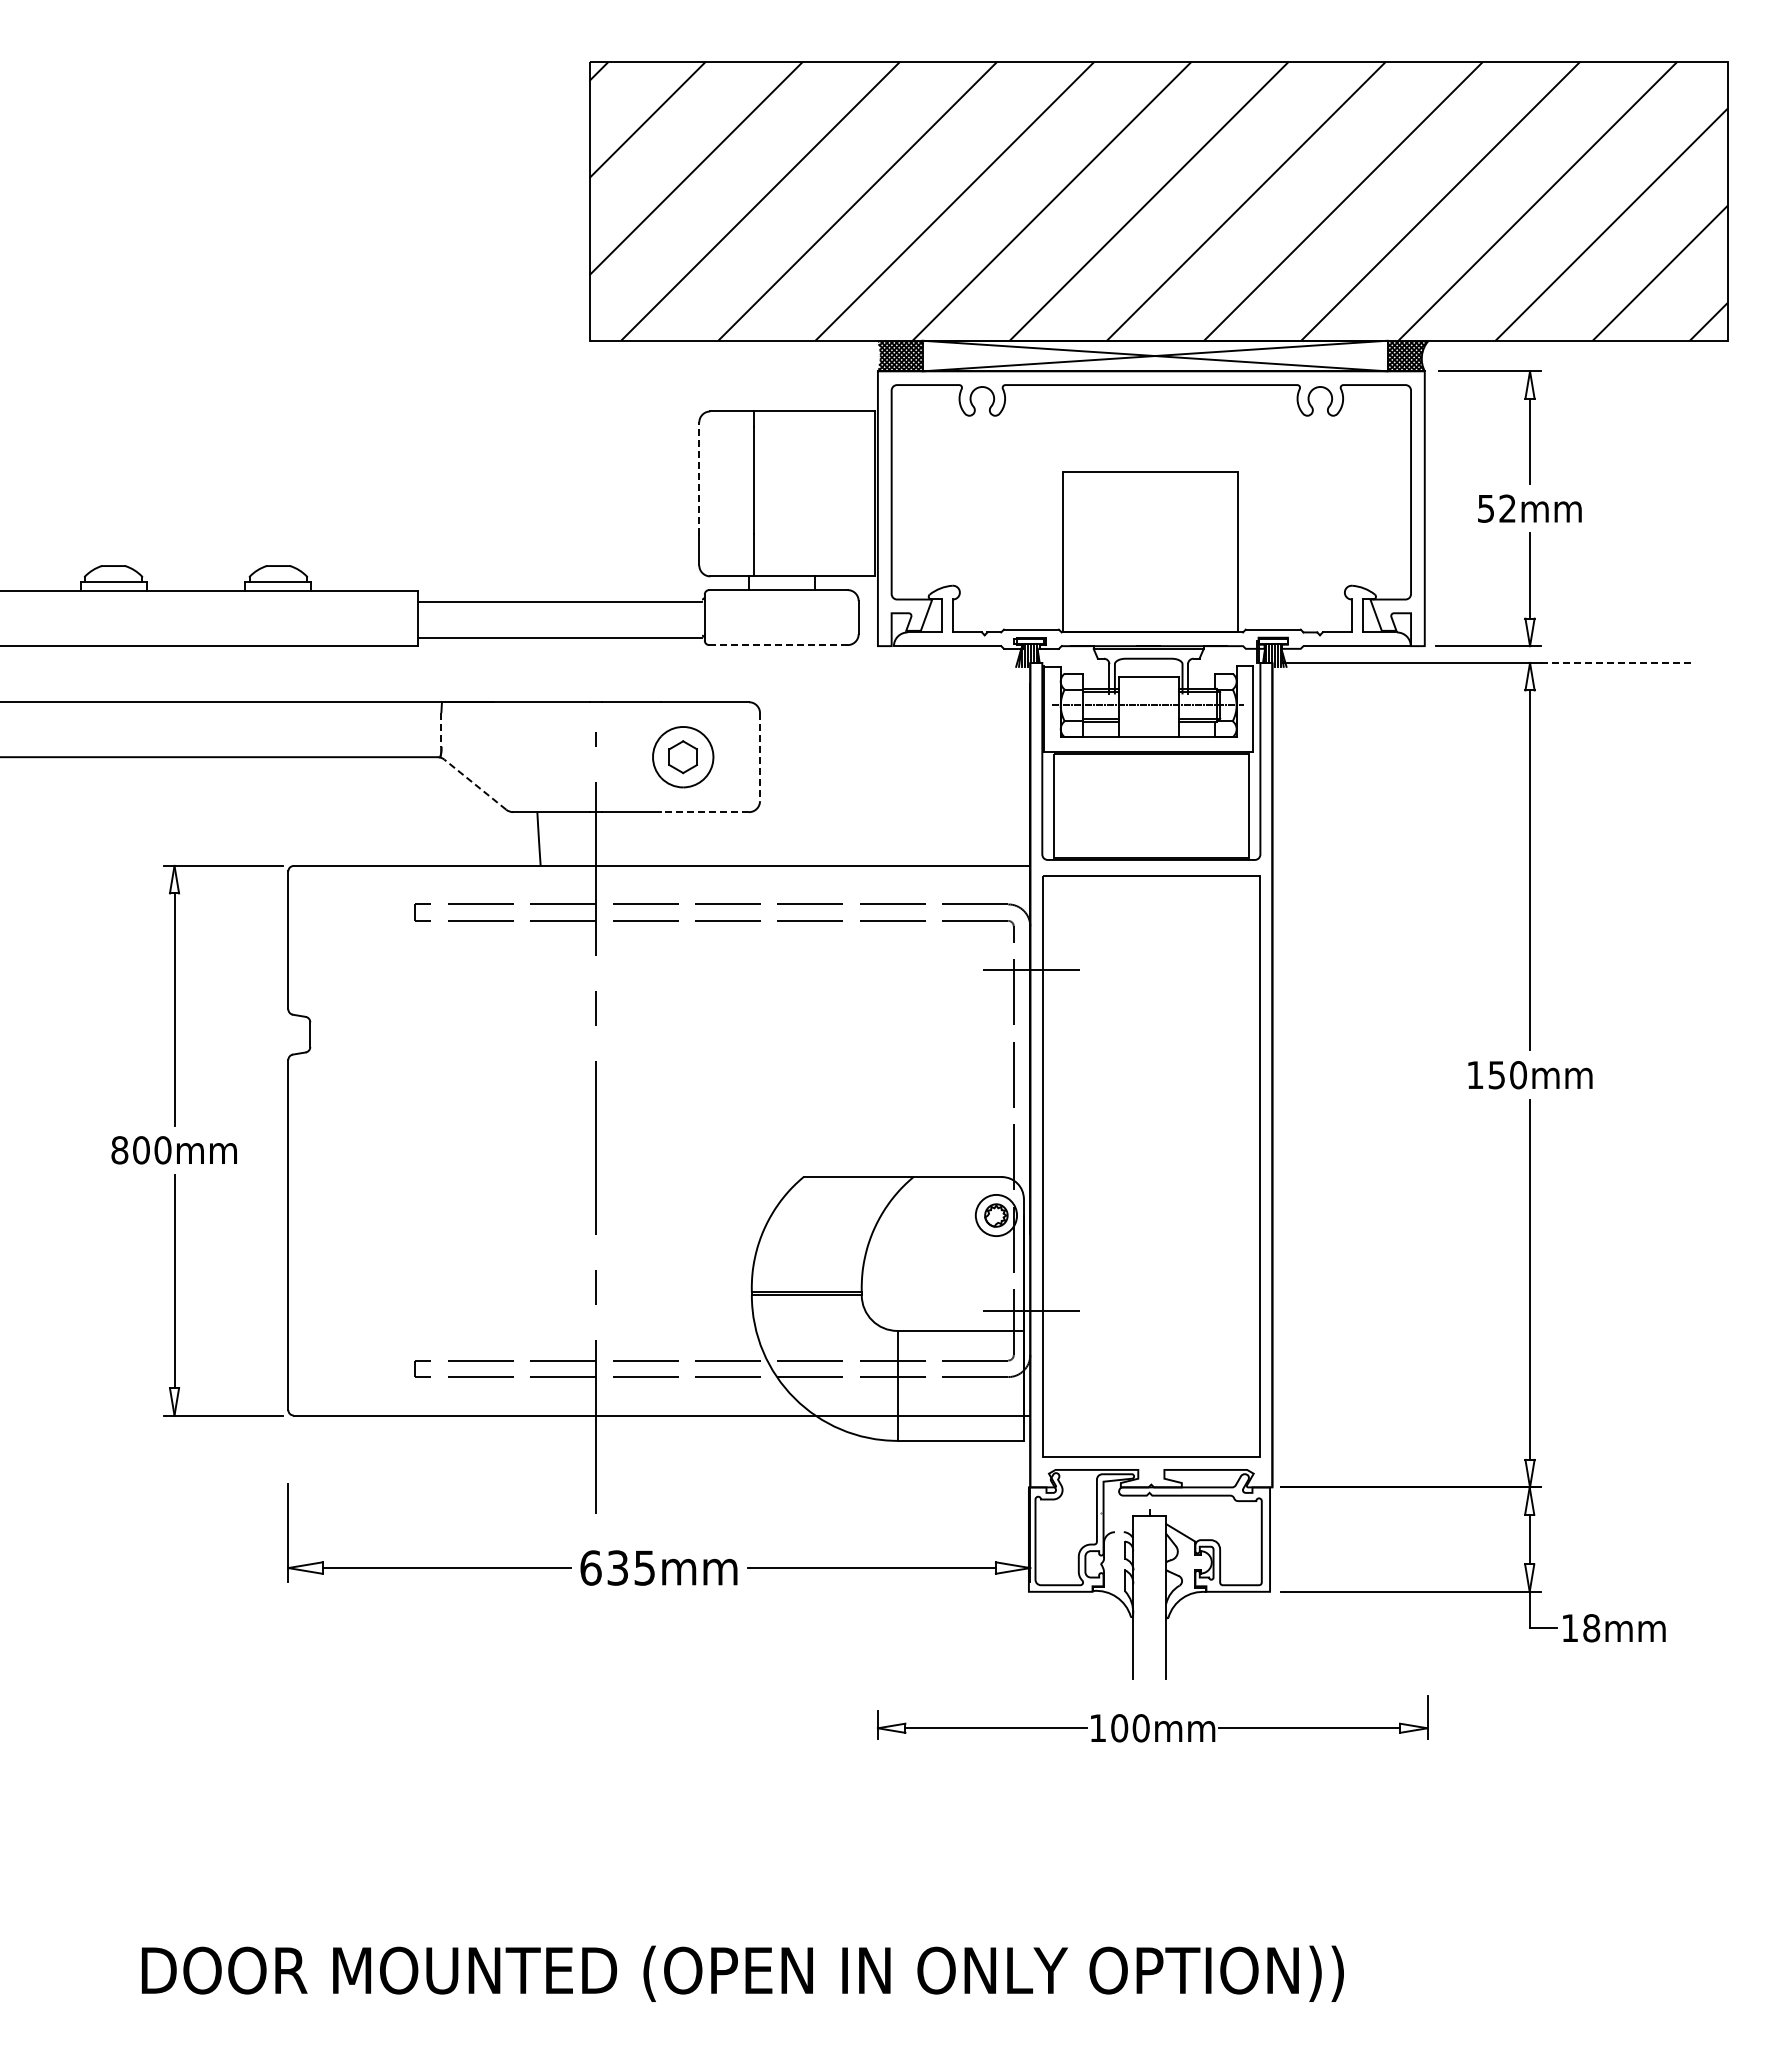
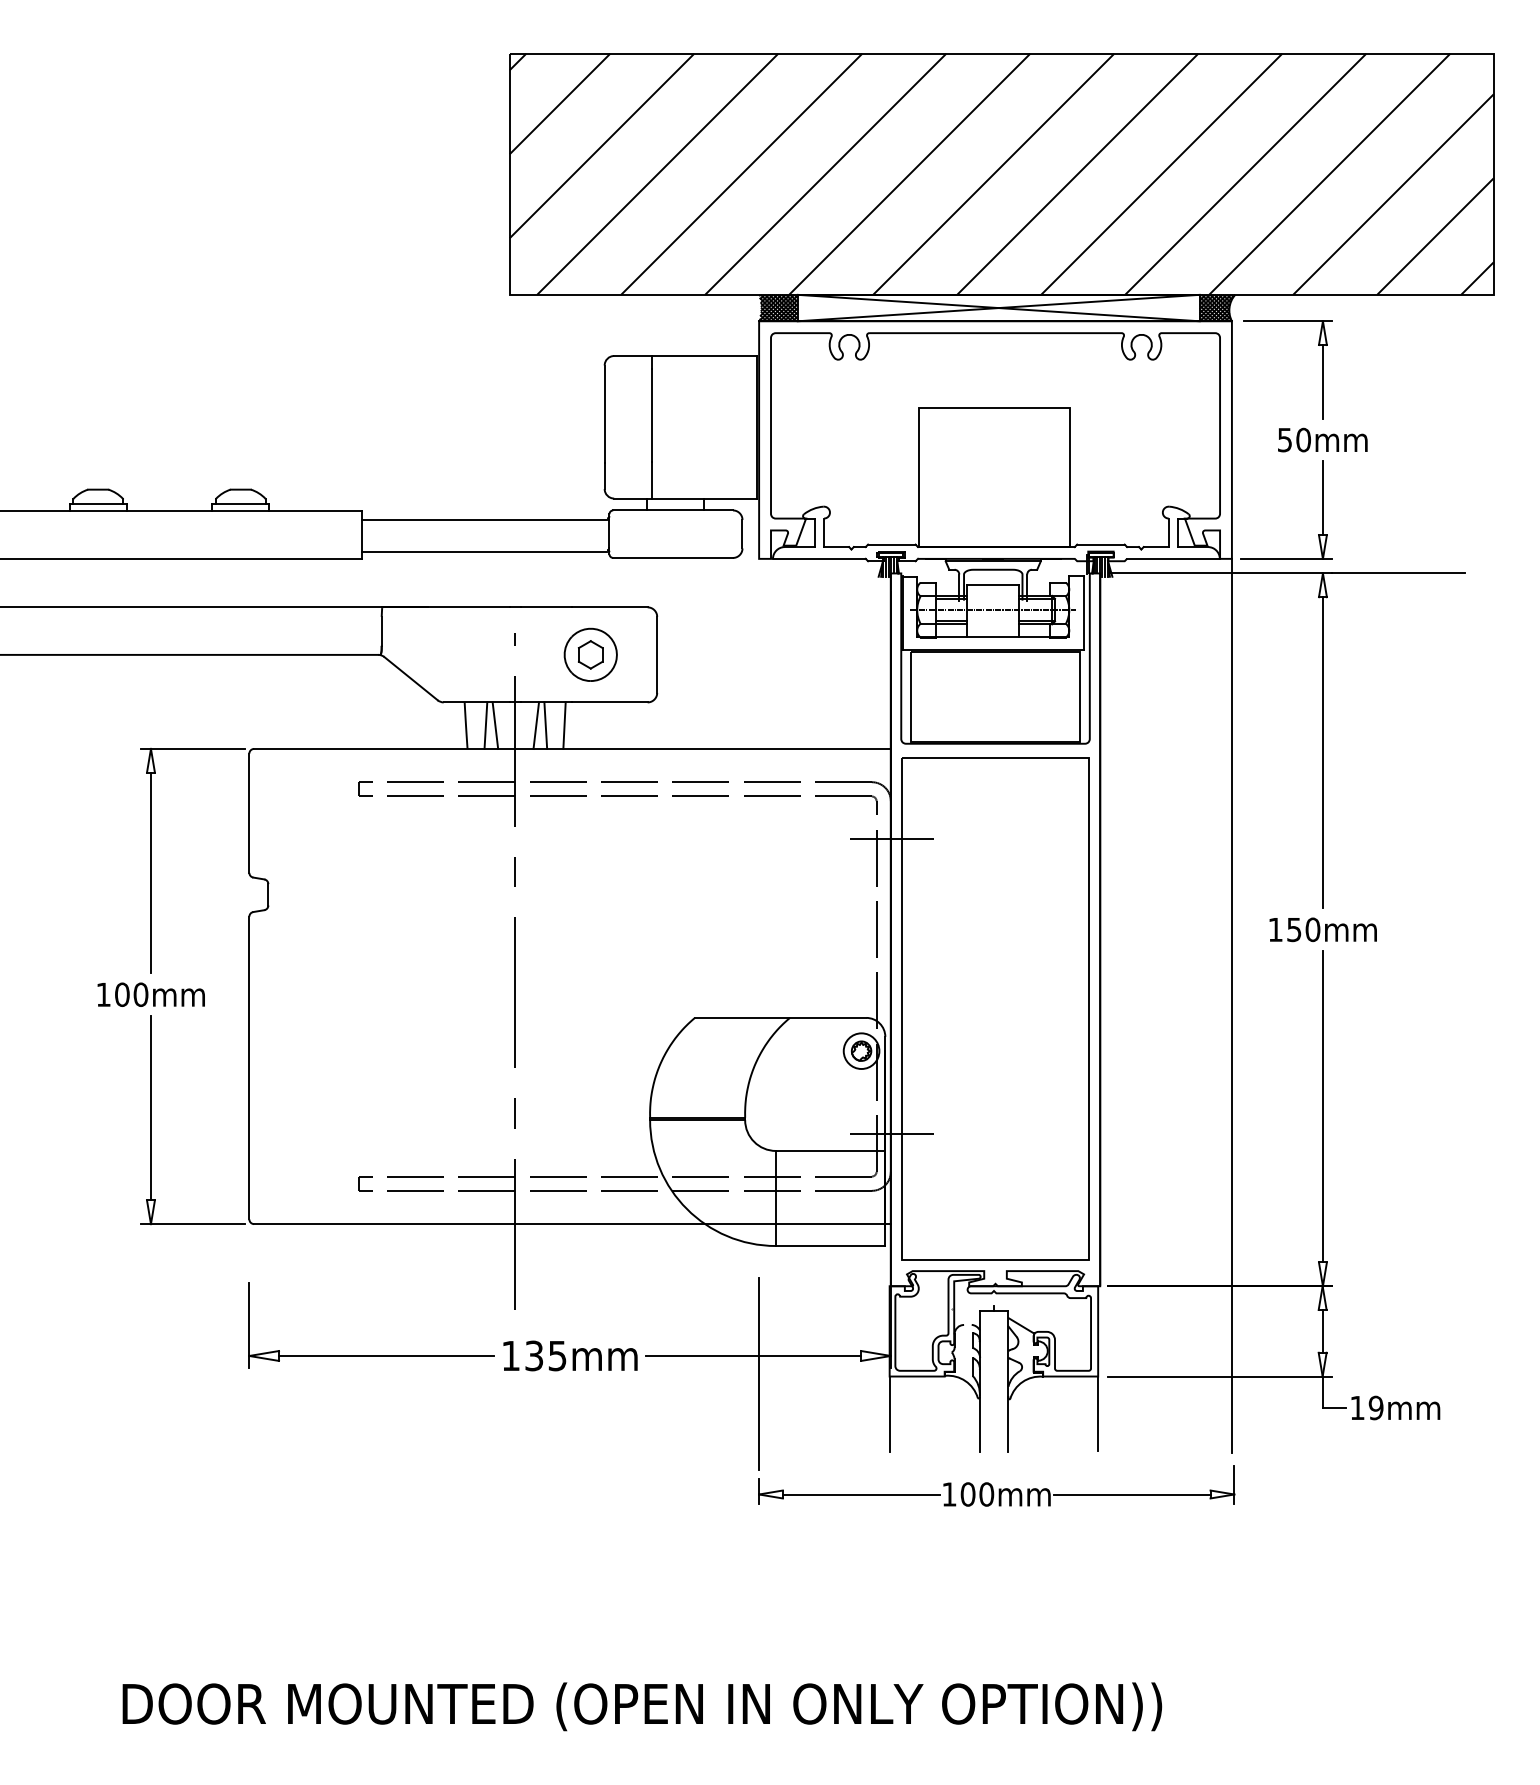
line: (699, 478) -> (604, 413), dashed -> solid
text: (1507, 508) -> (1303, 439), 52mm -> 50mm
line: (778, 645) -> (673, 558), dashed -> solid
line: (1617, 662) -> (1398, 573), dashed -> solid
line: (441, 729) -> (381, 630), dashed -> solid
line: (760, 757) -> (657, 655), dashed -> solid
line: (475, 784) -> (411, 678), dashed -> solid
line: (705, 812) -> (610, 702), dashed -> solid
line: (561, 839) -> (485, 726), added
line: (572, 839) -> (495, 726), added
line: (620, 839) -> (536, 726), added
line: (630, 839) -> (545, 726), added
line: (652, 839) -> (564, 726), added
text: (119, 1150) -> (103, 994), 800mm -> 100mm
line: (1424, 1163) -> (1231, 1006), added
text: (590, 1567) -> (510, 1355), 635mm -> 135mm
line: (877, 1588) -> (758, 1373), added
text: (1591, 1628) -> (1376, 1408), 18mm -> 19mm
line: (1270, 1634) -> (1098, 1413), added
line: (1028, 1635) -> (889, 1414), added

